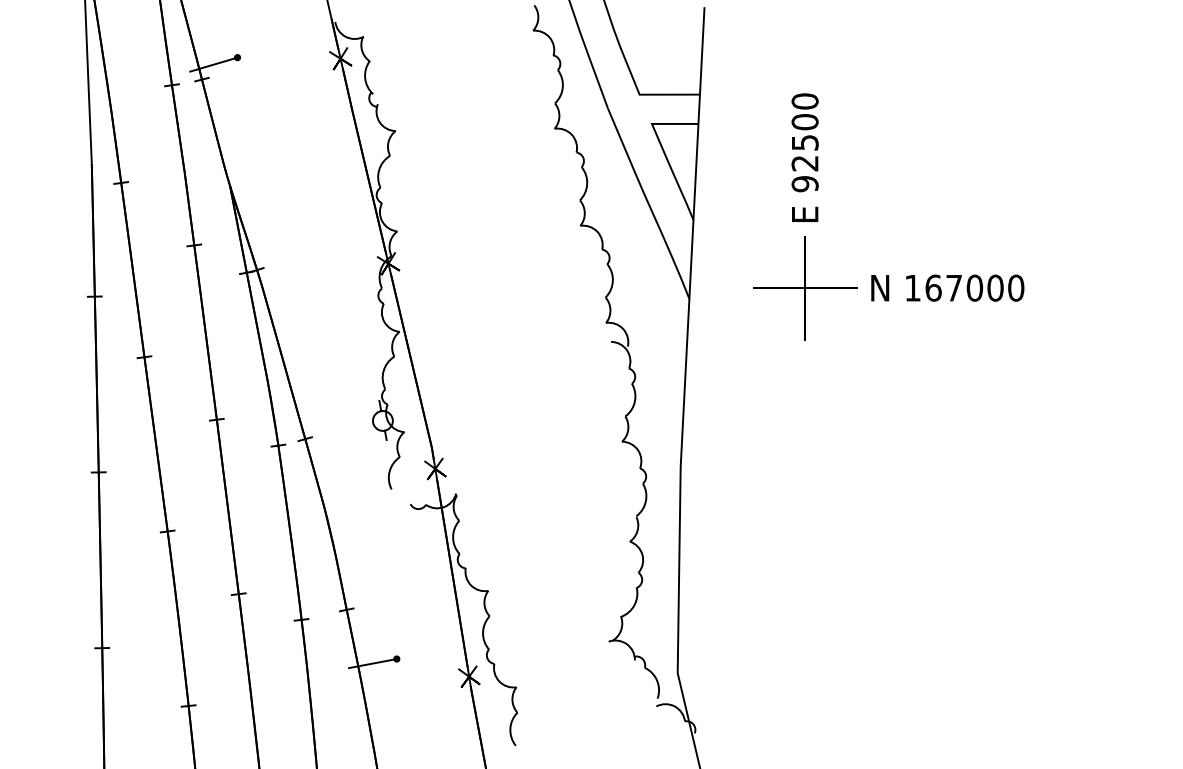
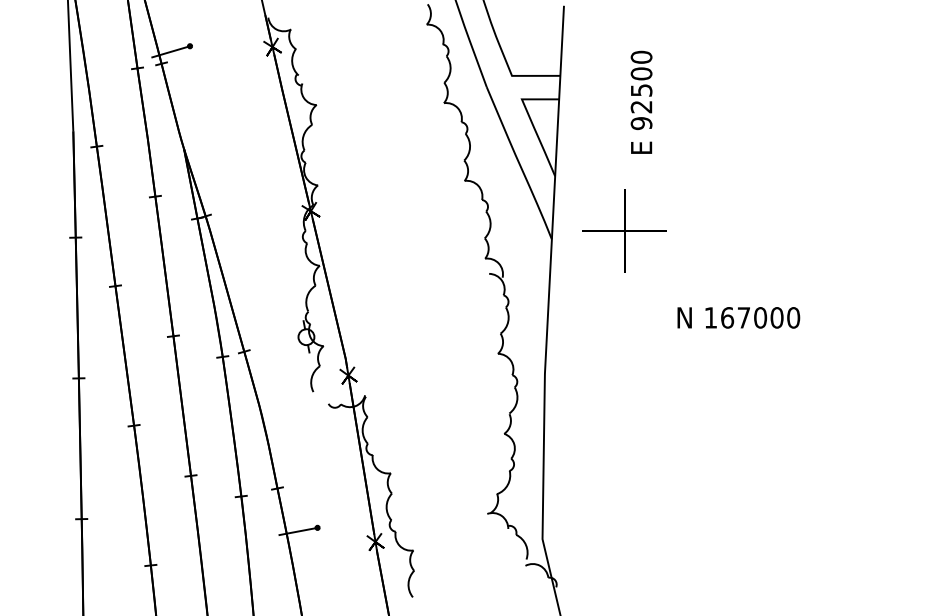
text: (805, 156) -> (641, 101), moved
part: (805, 287) -> (624, 230), moved
text: (947, 287) -> (738, 317), moved

